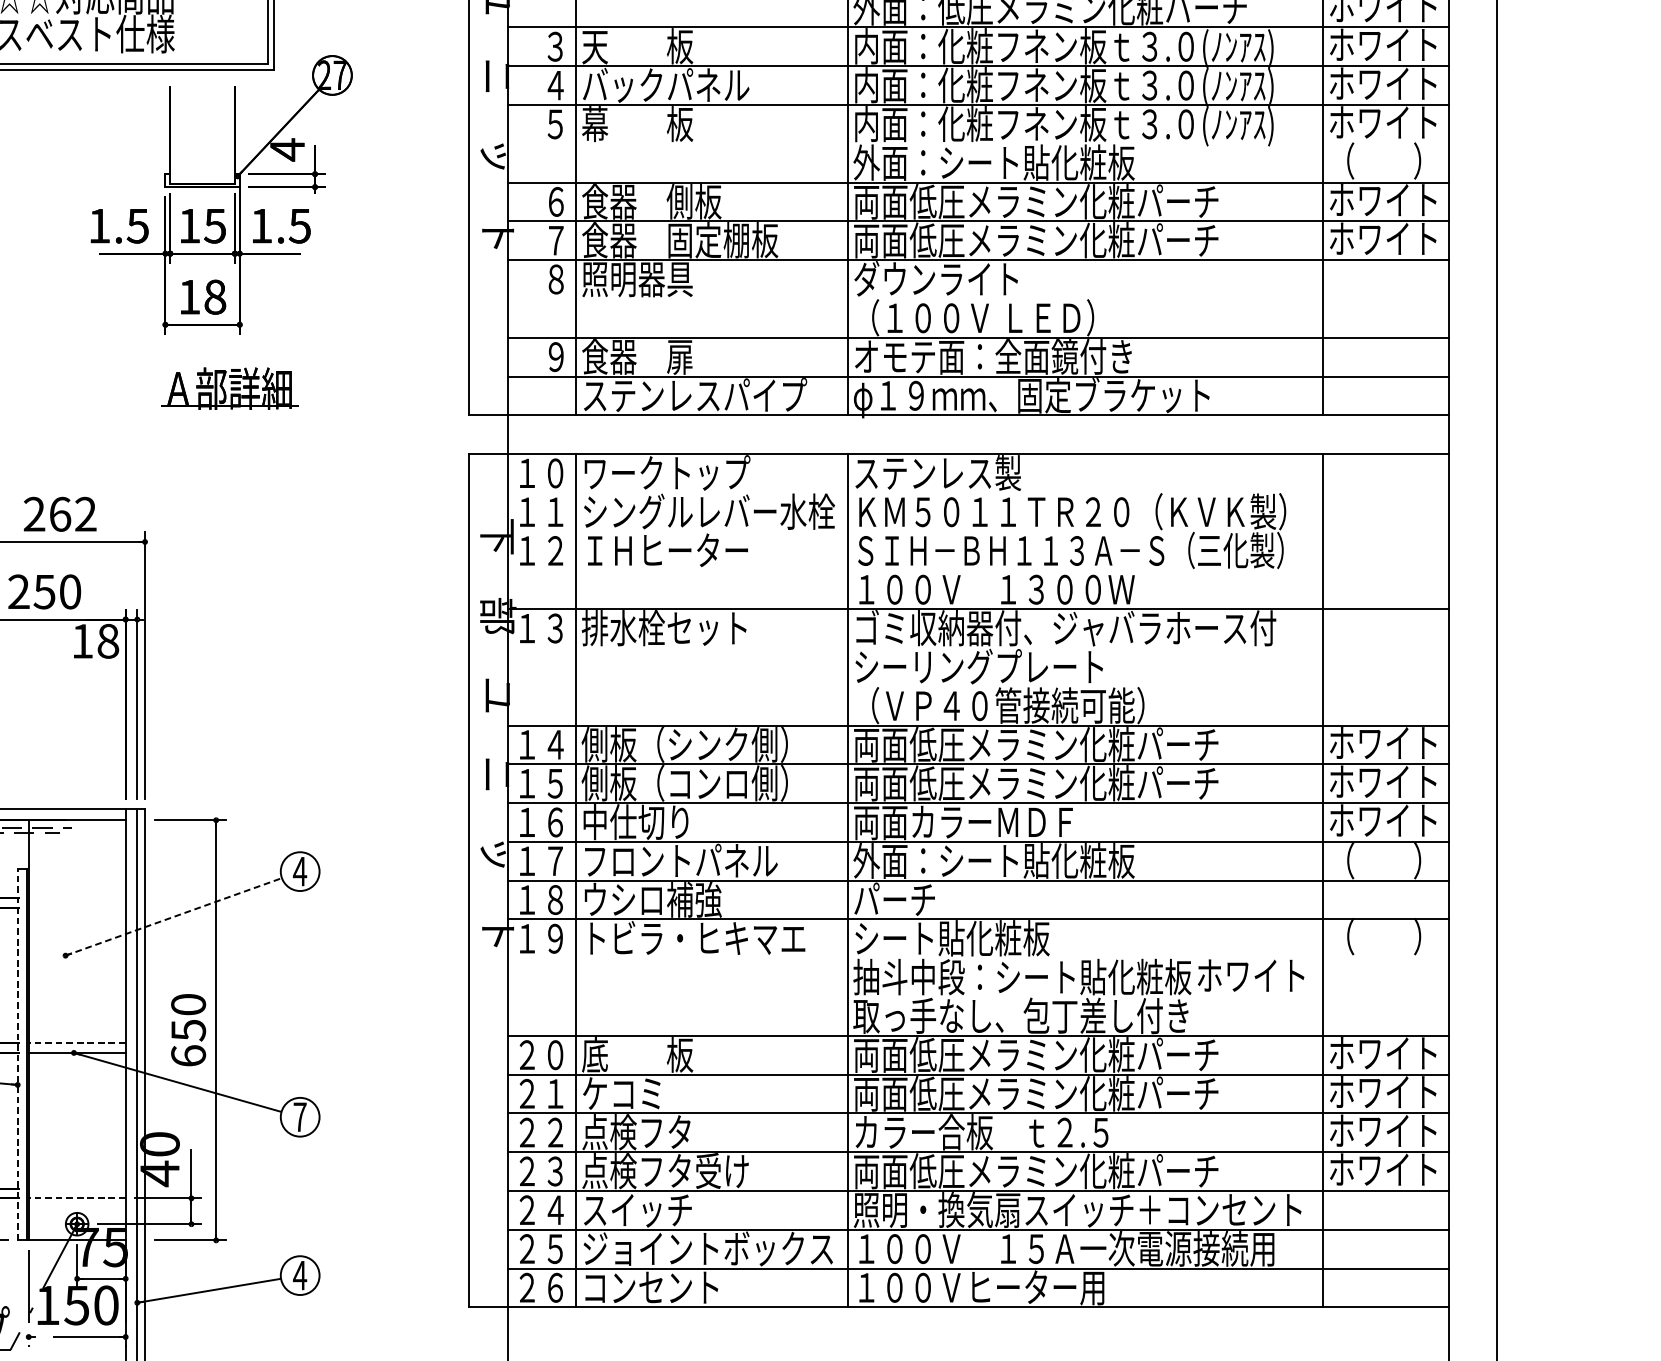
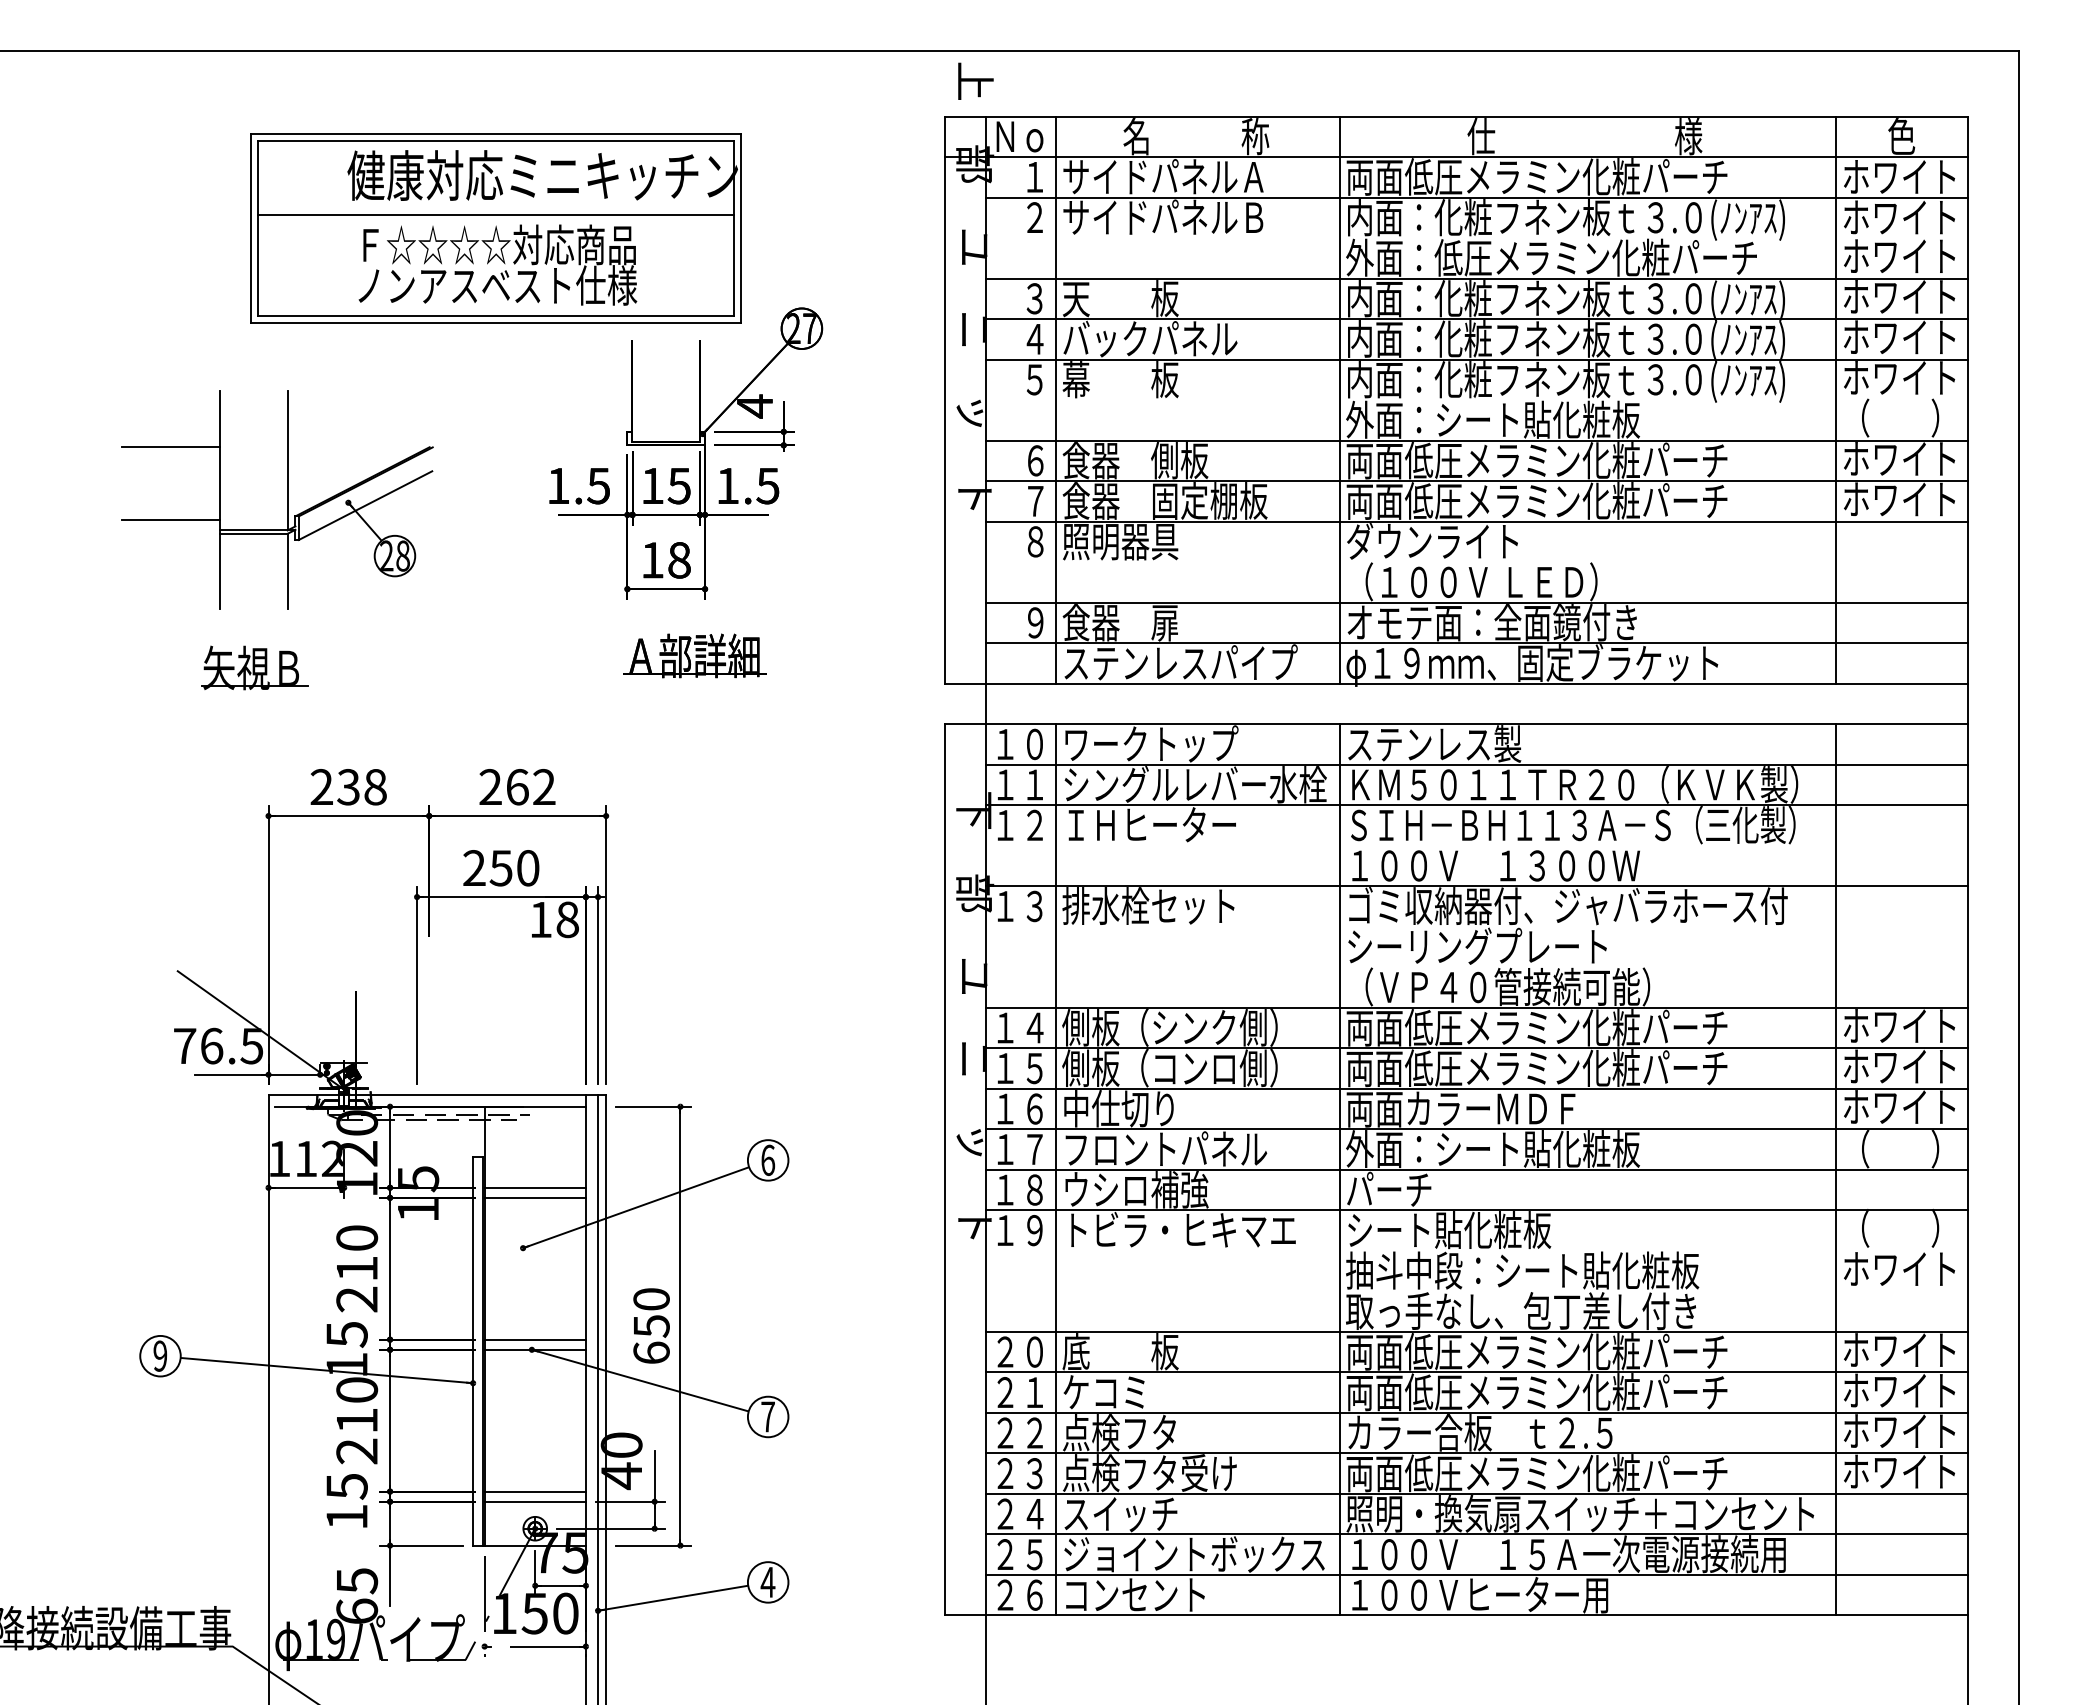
line: (978, 492) -> (1476, 764), added
line: (978, 531) -> (1476, 805), added
text: (299, 871) -> (767, 1160), 4 -> 6
line: (76, 897) -> (534, 1187), added
line: (76, 907) -> (534, 1197), added
line: (174, 916) -> (636, 1207), dashed -> solid
text: (1251, 975) -> (1899, 1268), moved
line: (77, 1043) -> (535, 1339), dashed -> solid
line: (18, 1053) -> (473, 1350), dashed -> solid
line: (76, 1188) -> (534, 1491), added
line: (77, 1198) -> (535, 1501), dashed -> solid

